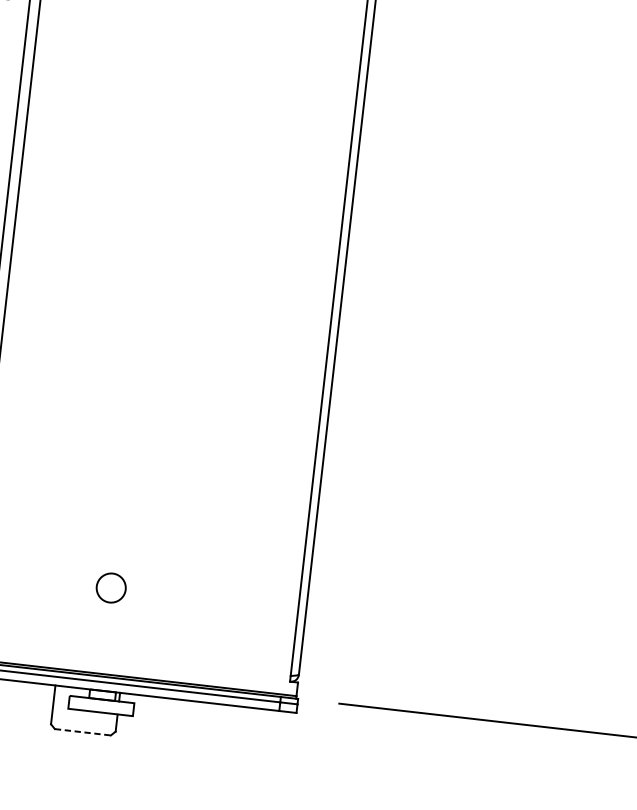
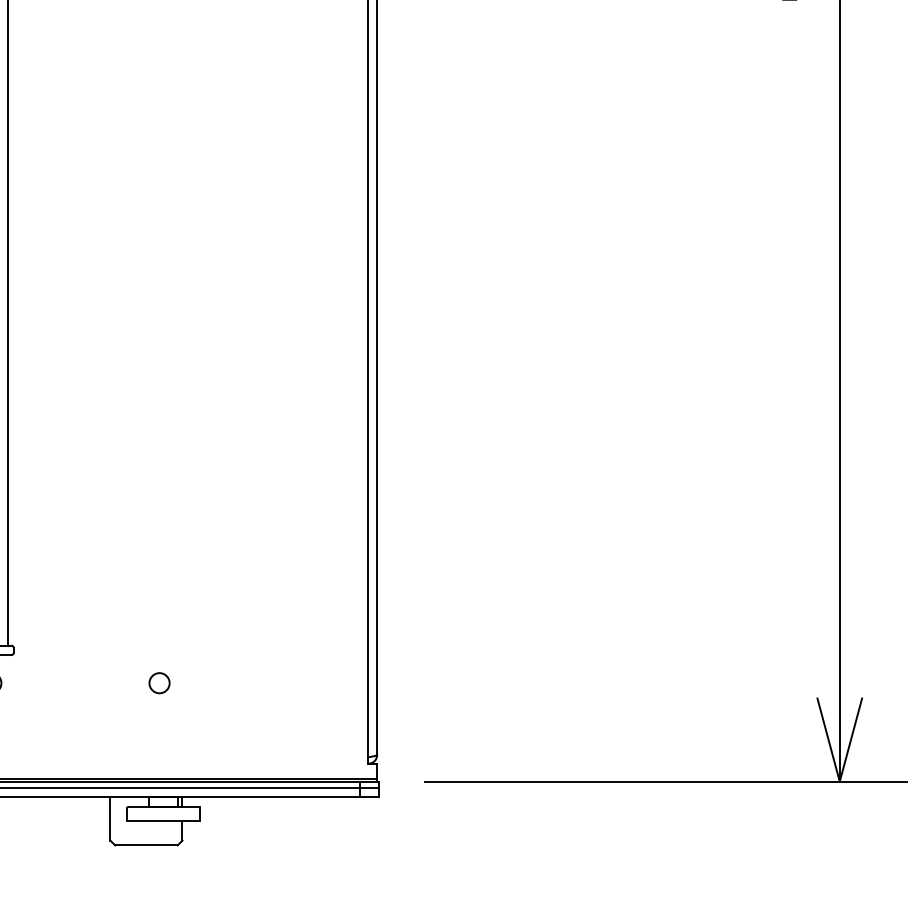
circle: (111, 588) -> (159, 683), size x0.62
line: (82, 732) -> (146, 845), dashed -> solid

